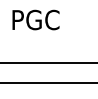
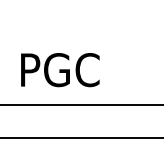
text: (35, 19) -> (59, 69), moved

